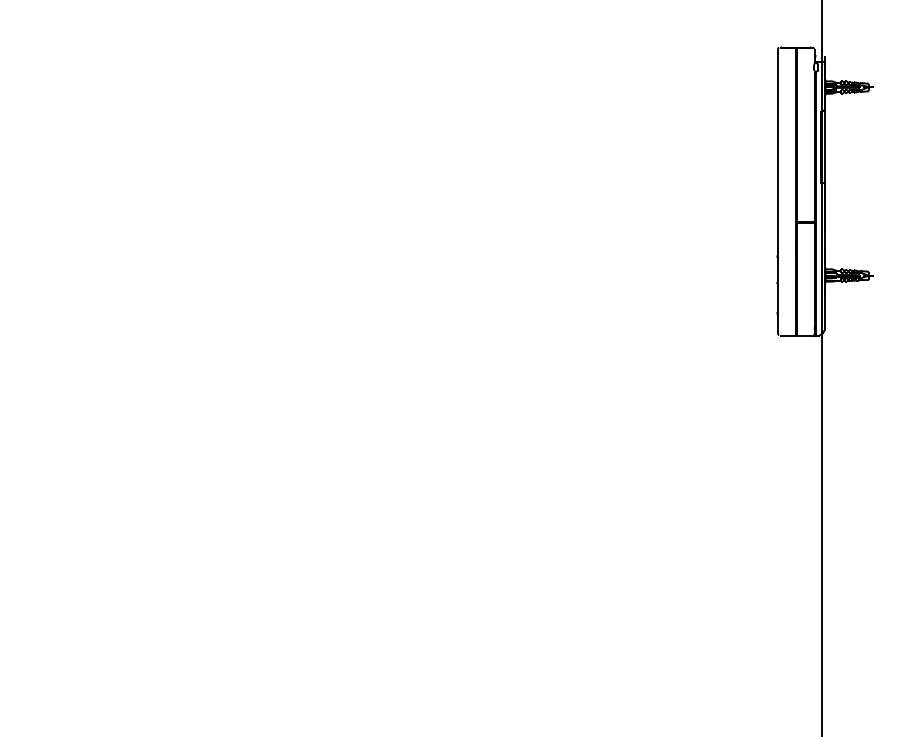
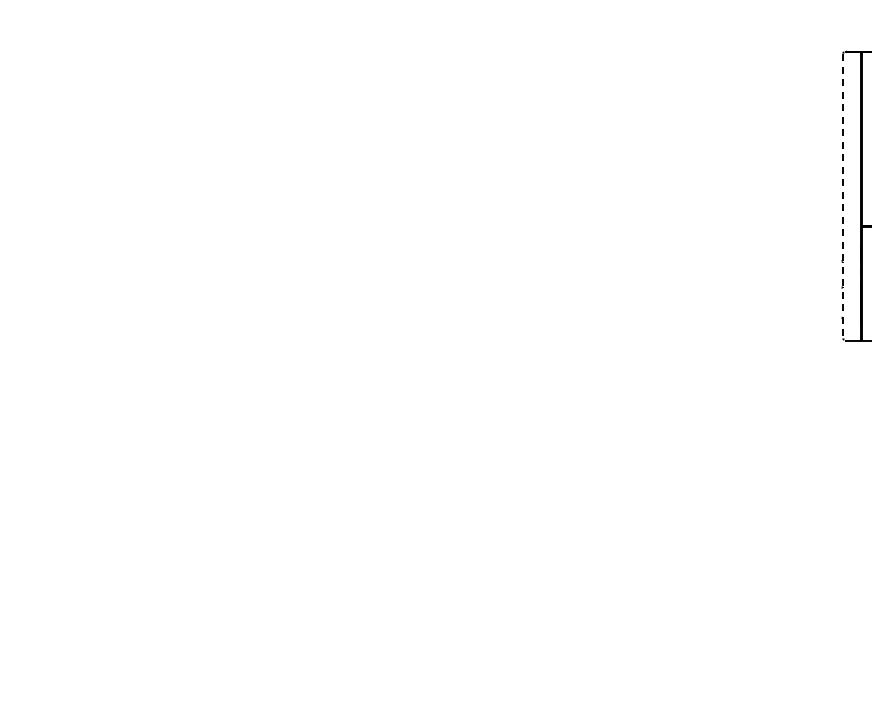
line: (778, 192) -> (843, 197), solid -> dashed

